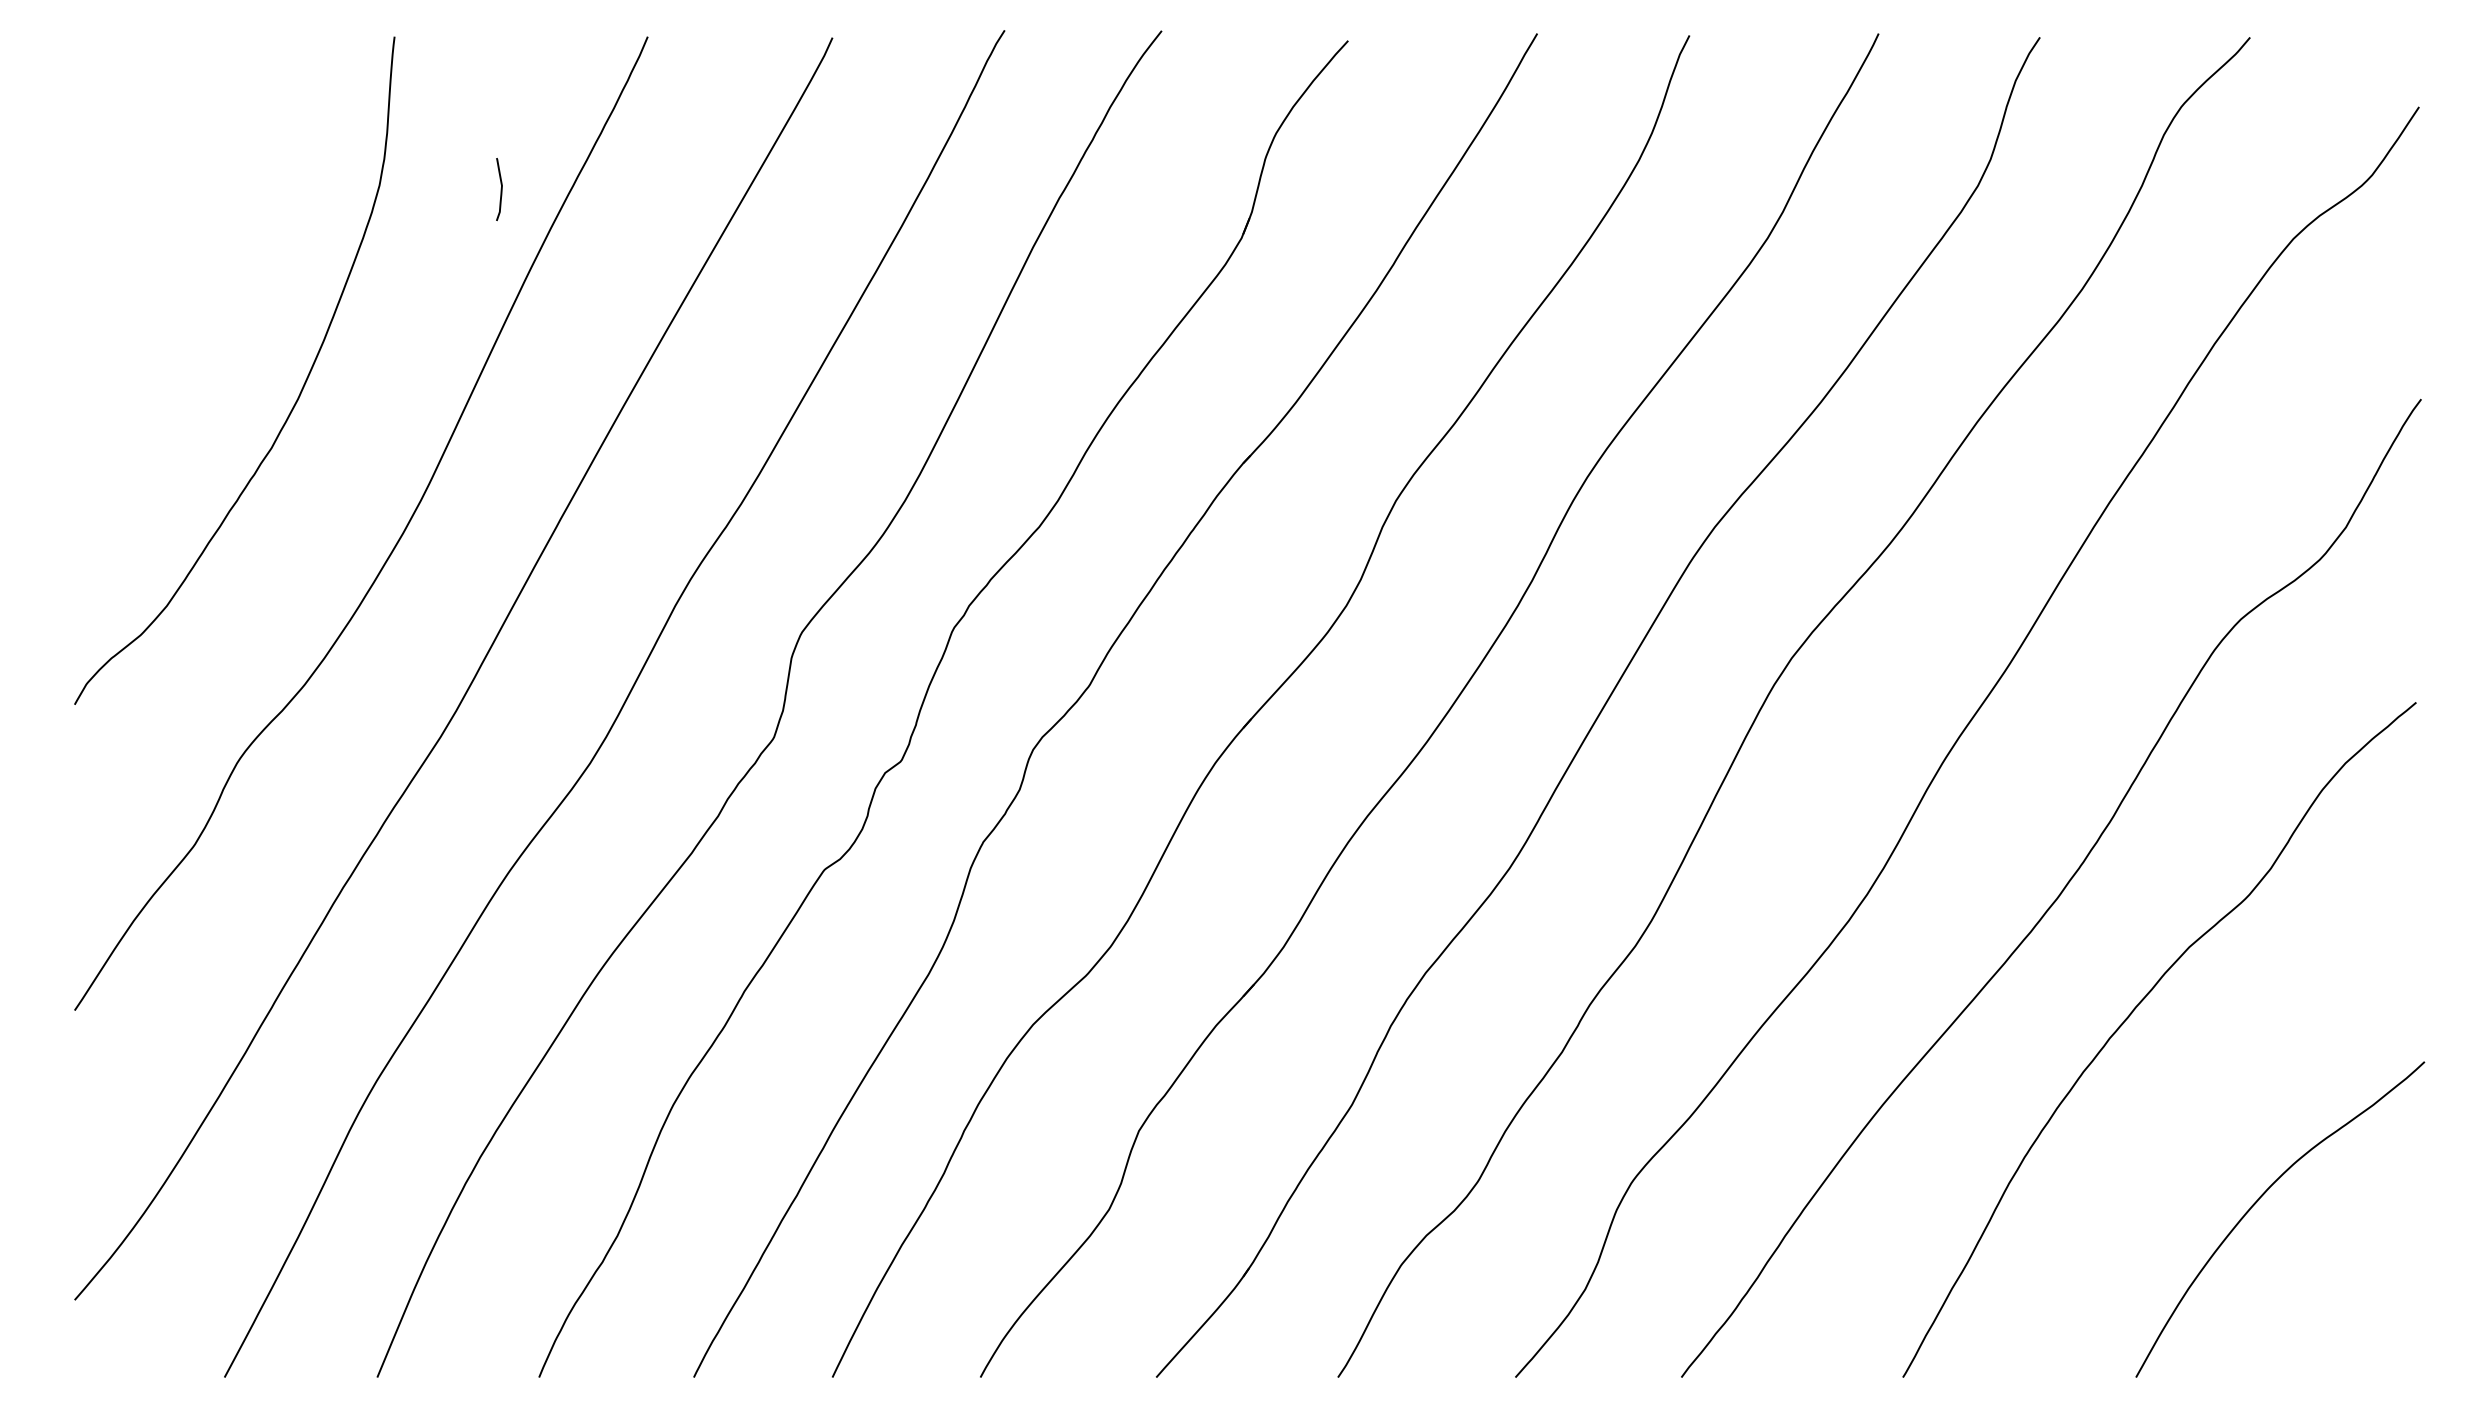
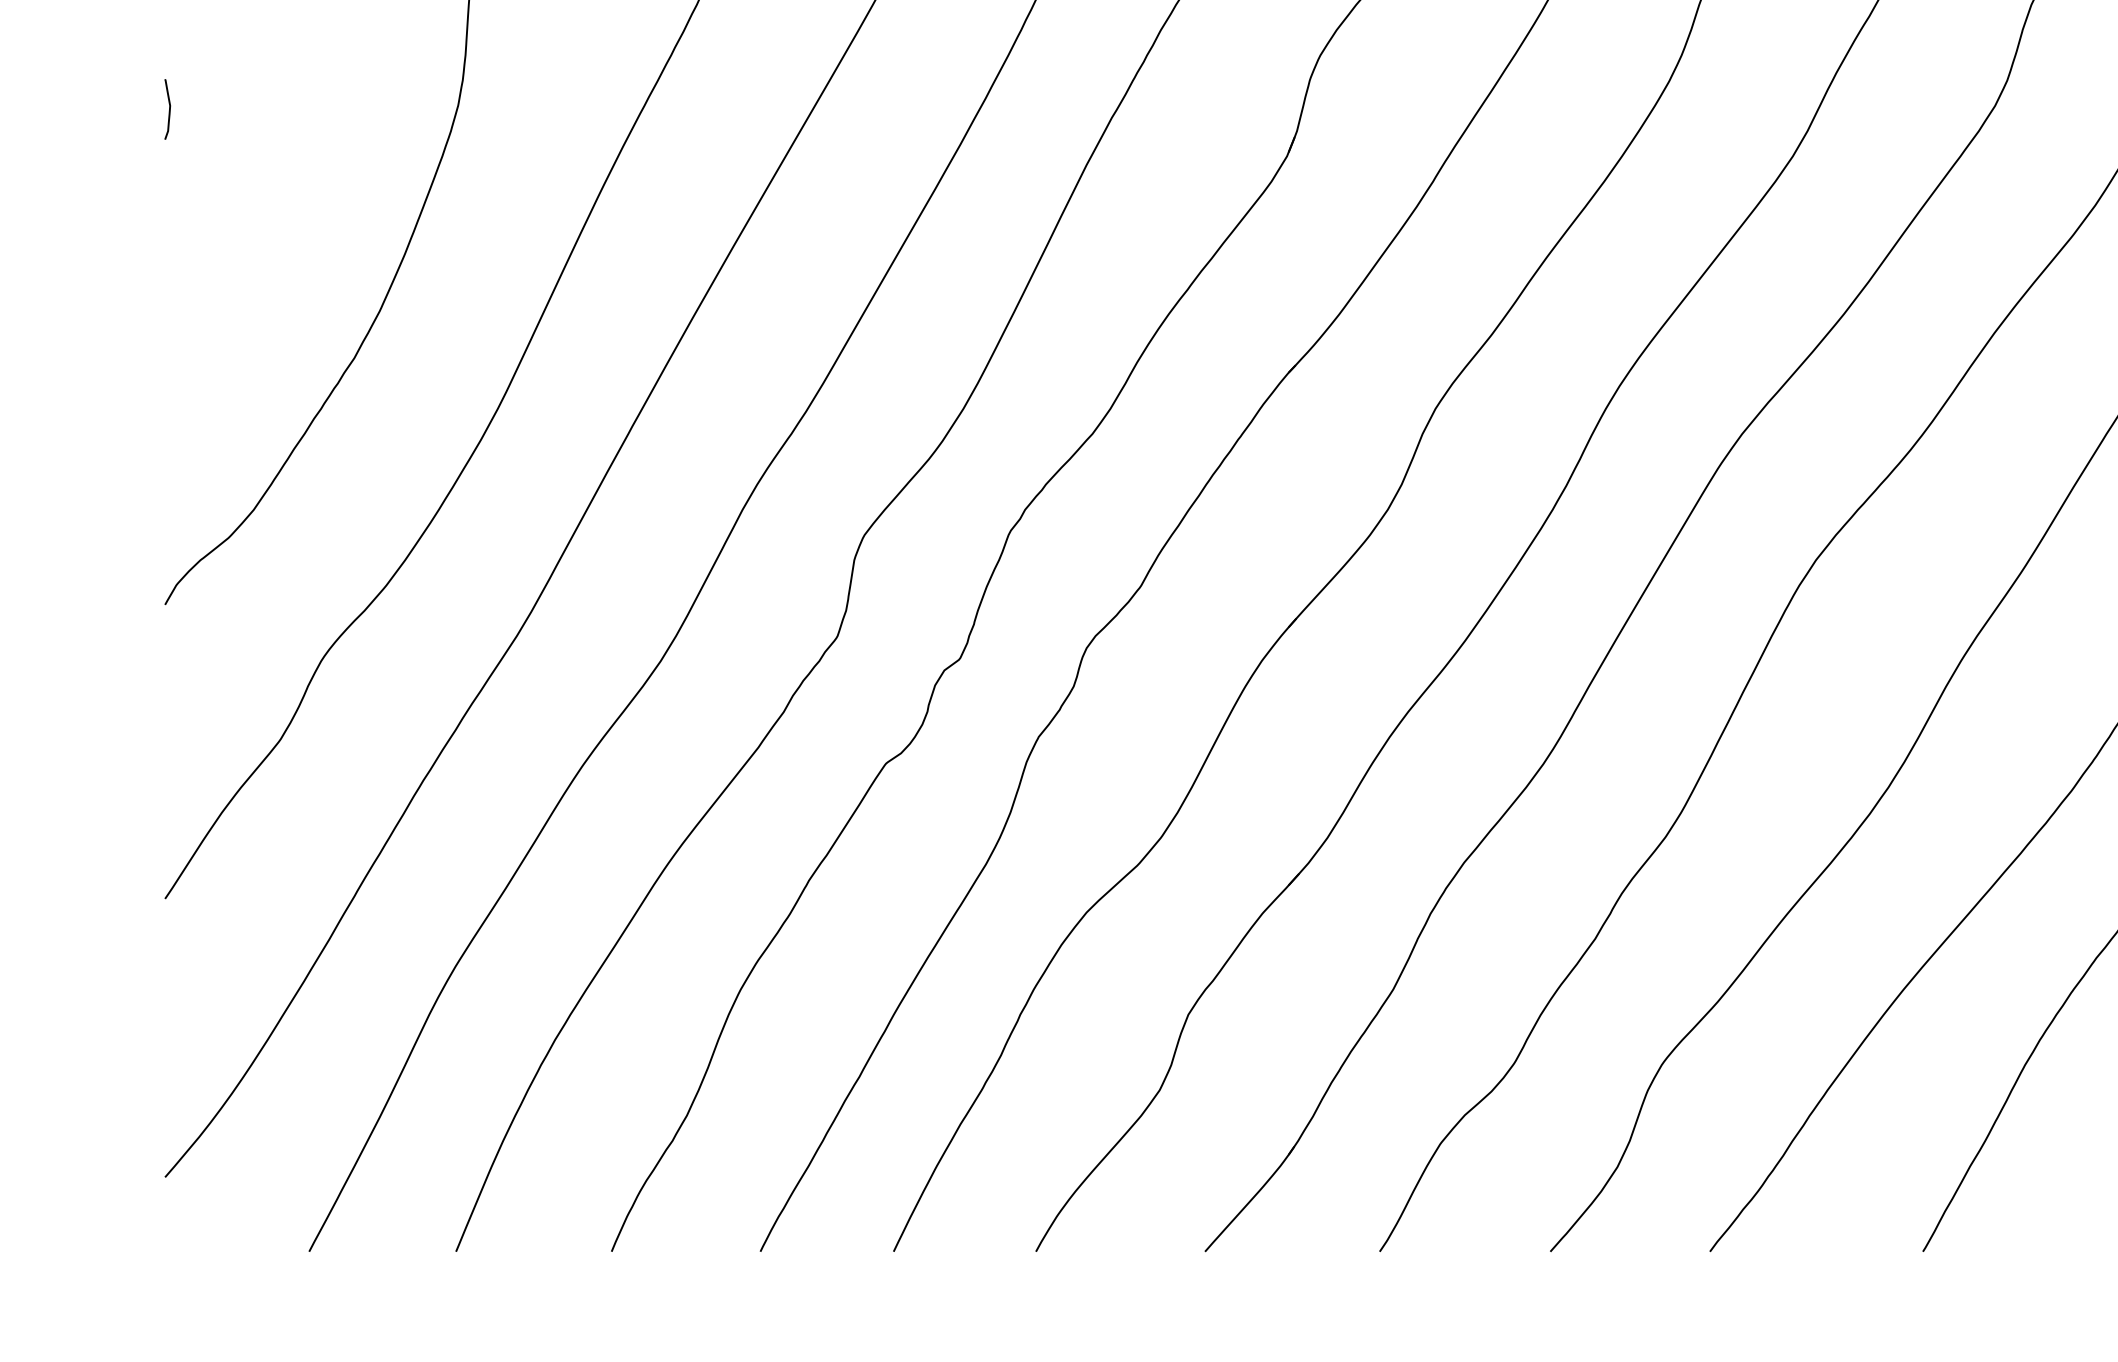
curve: (500, 189) -> (168, 109), moved

